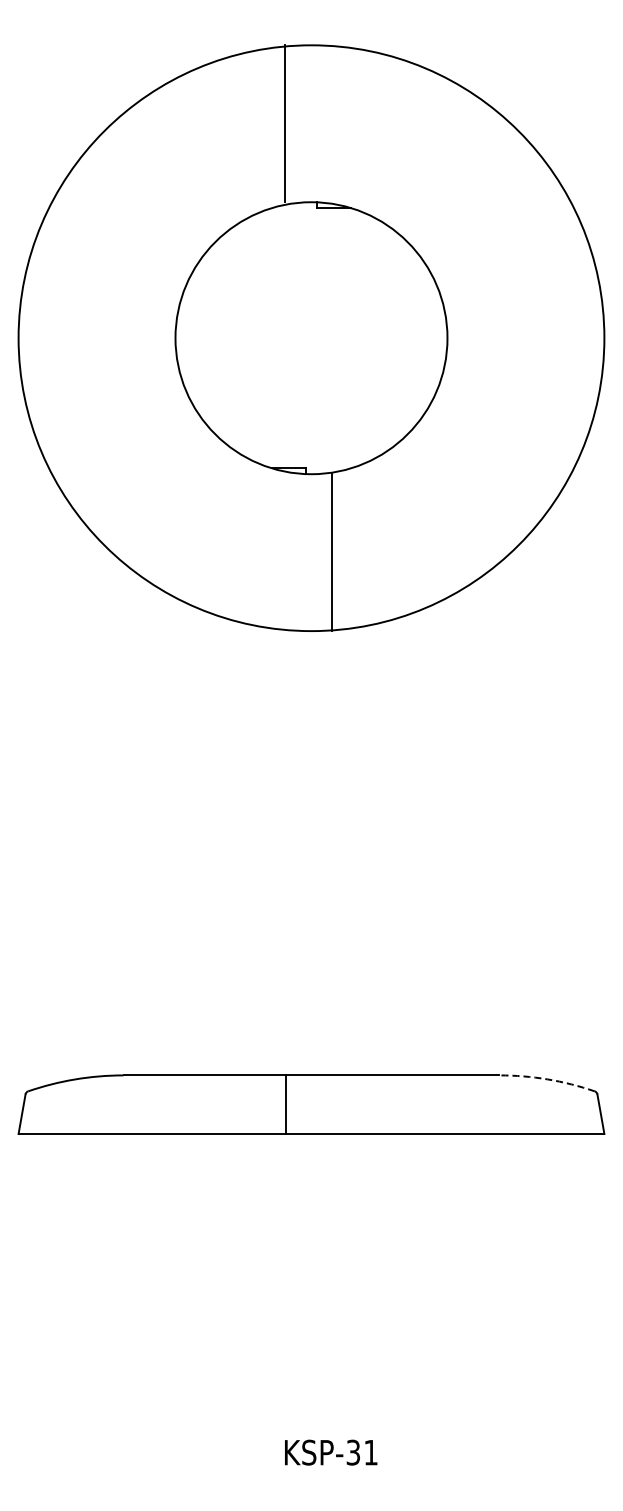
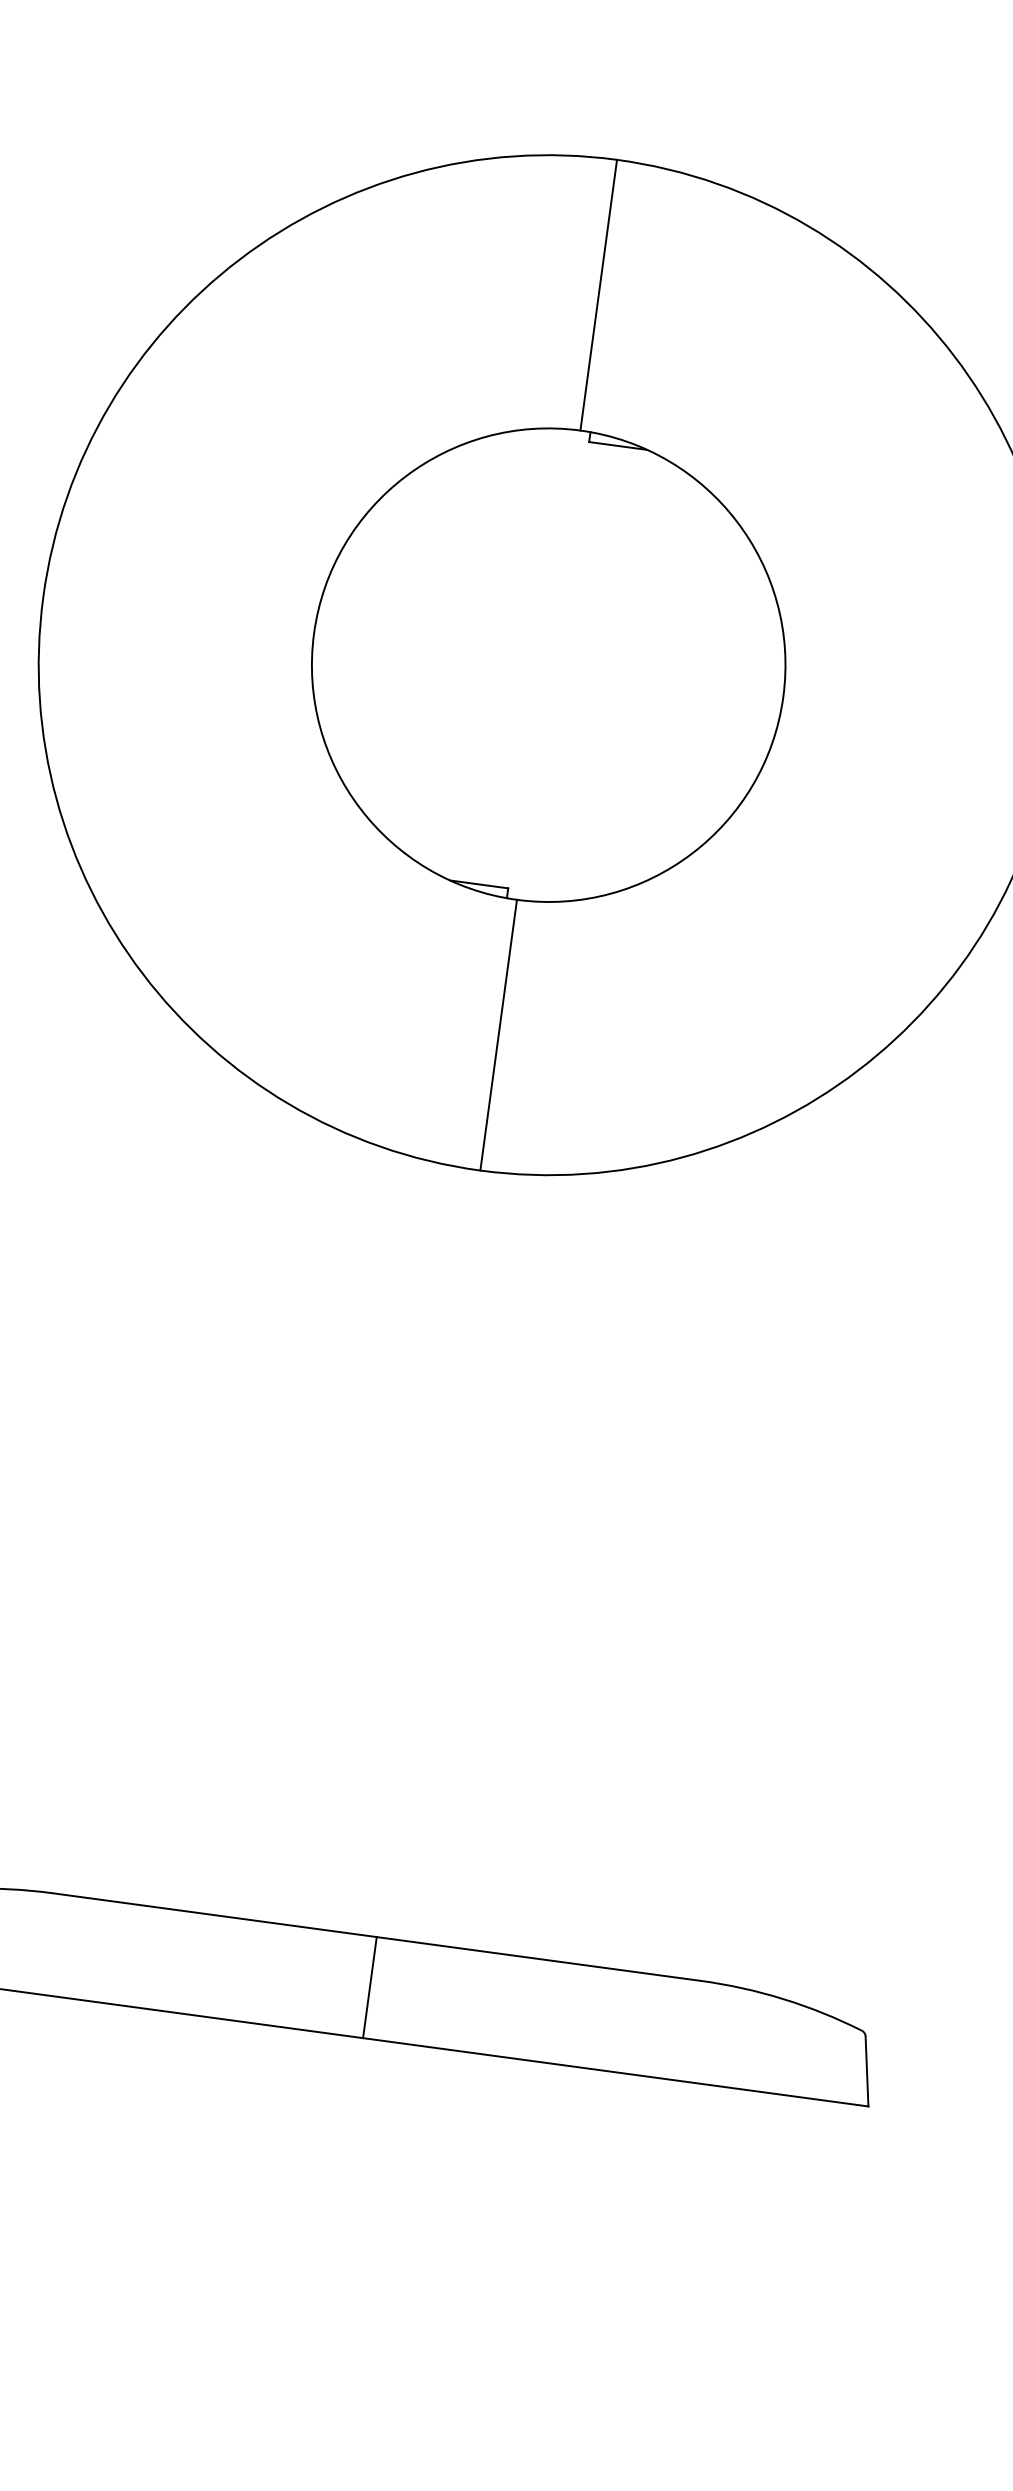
line: (284, 123) -> (598, 294), moved
line: (331, 552) -> (498, 1034), moved
arc: (547, 1079) -> (782, 1999), dashed -> solid
line: (285, 1104) -> (369, 1987), moved

